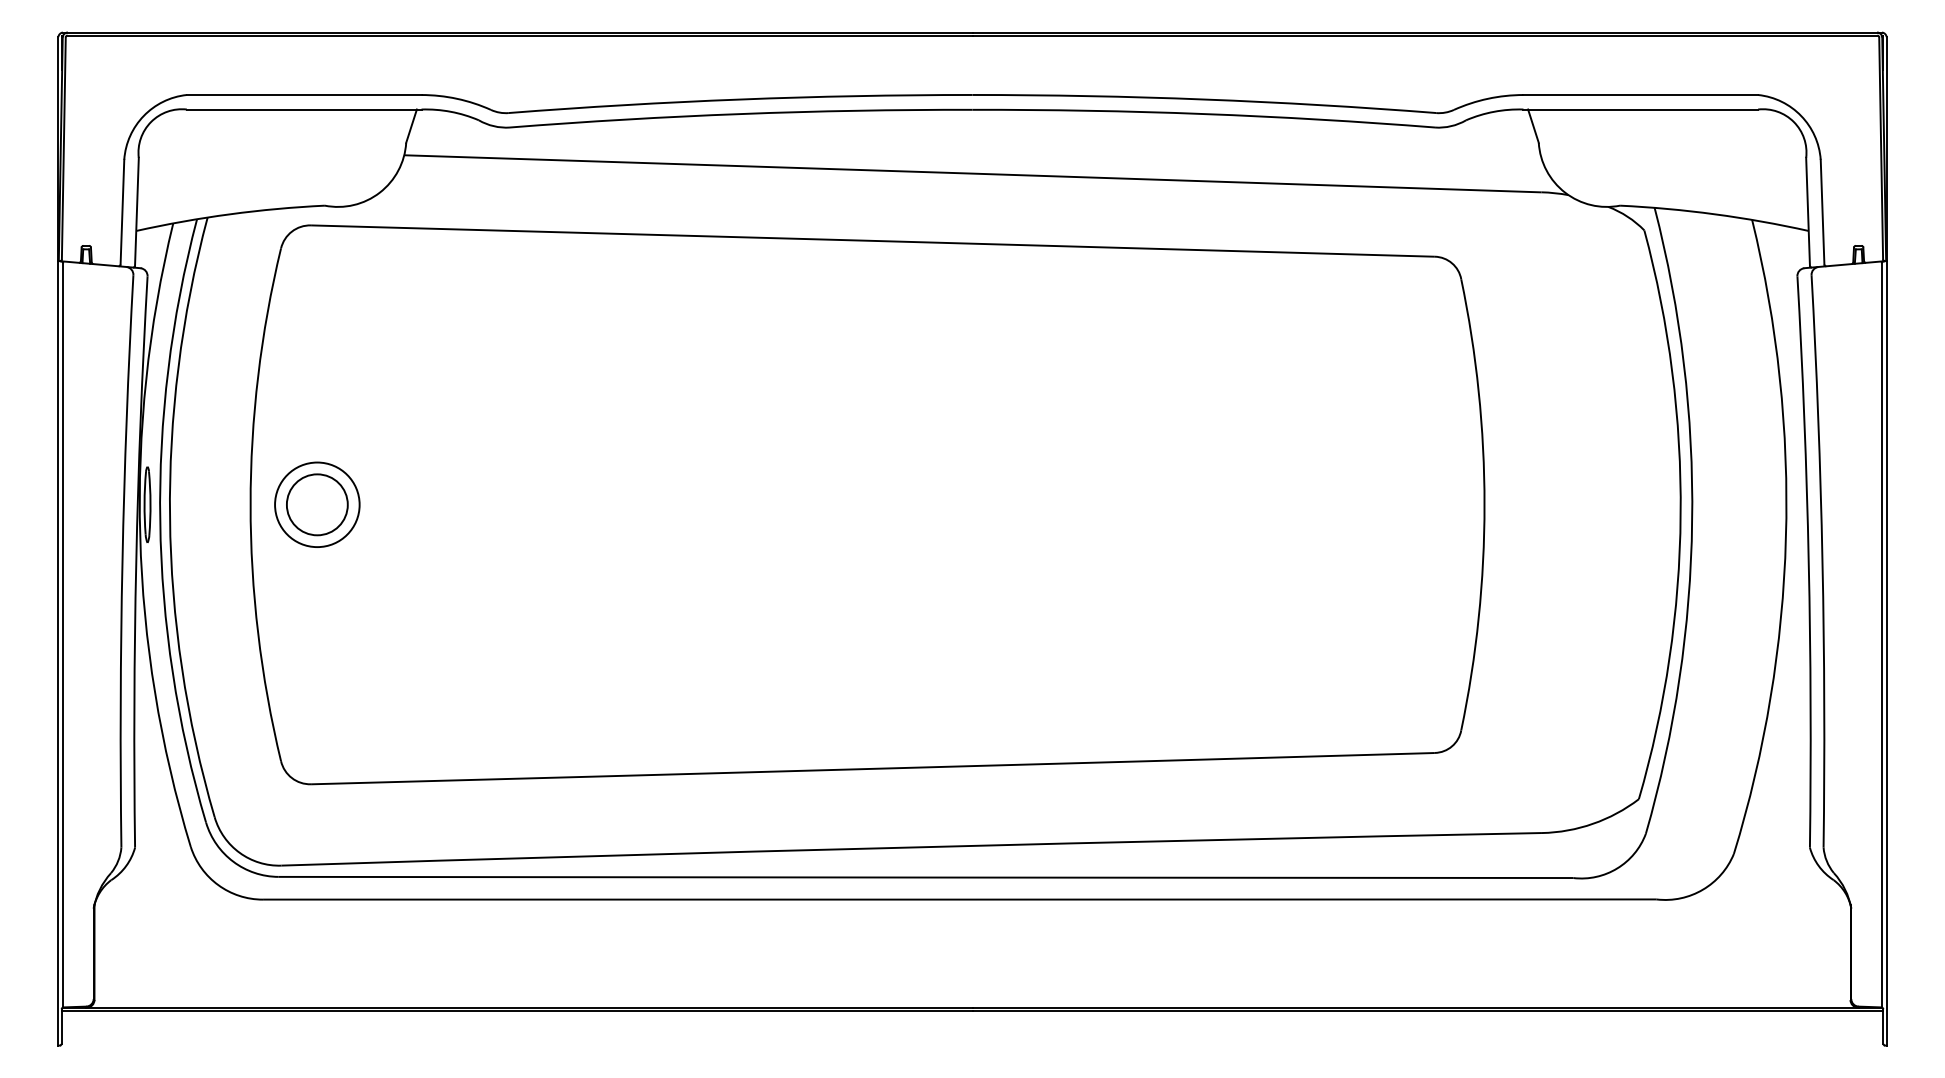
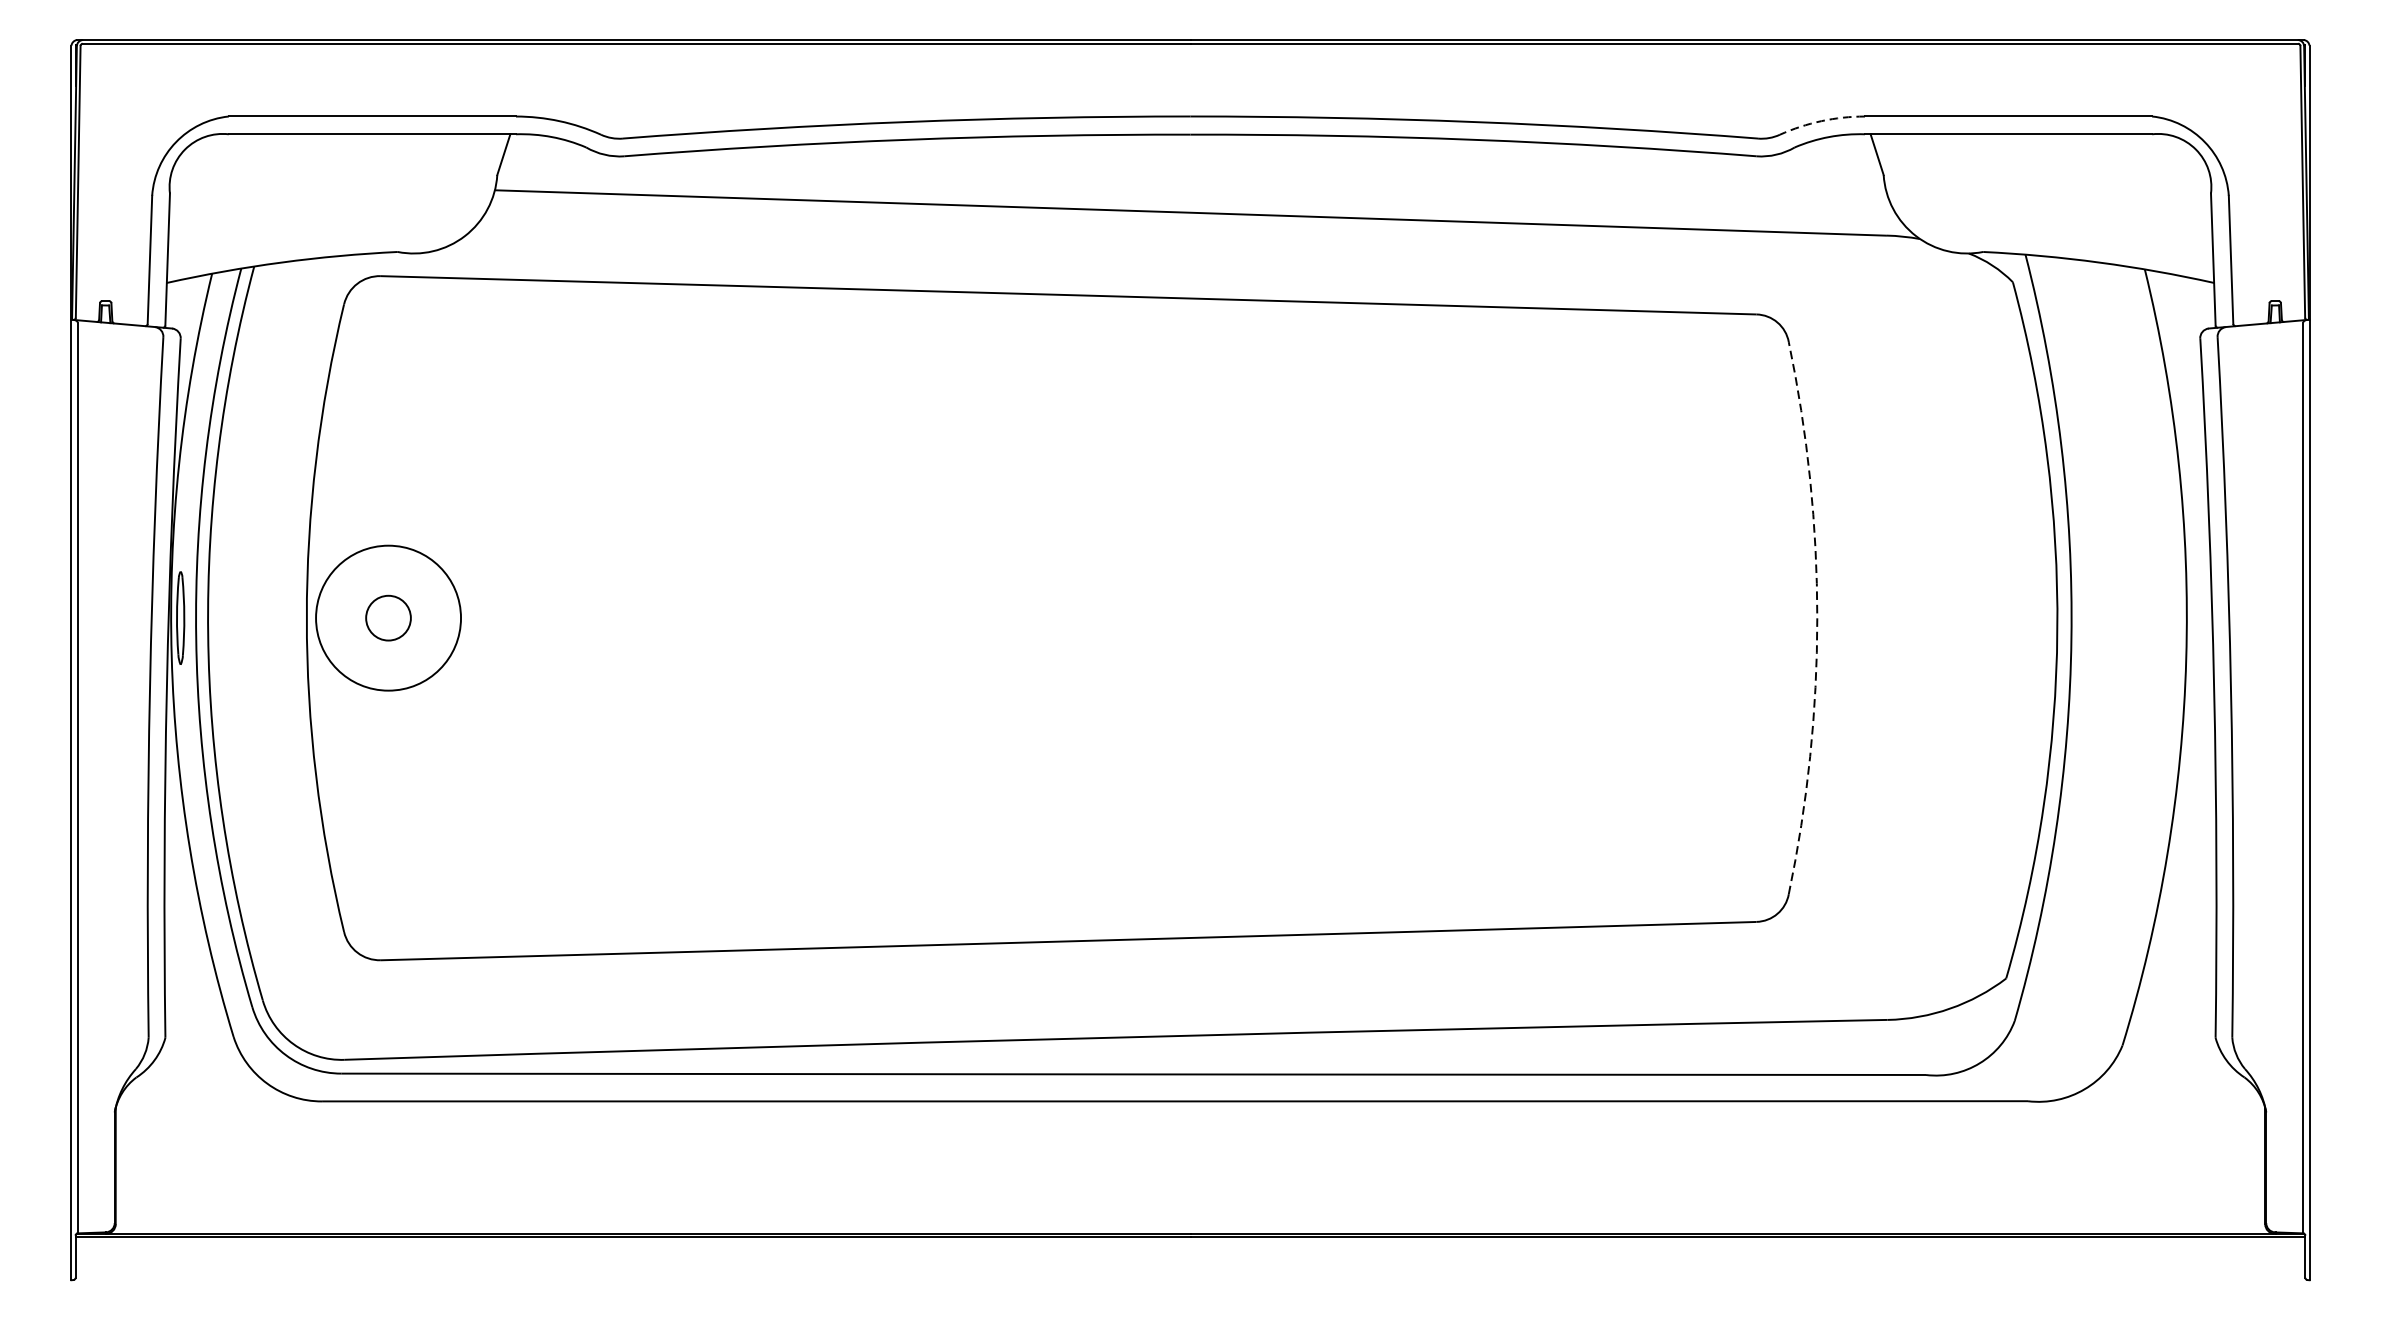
arc: (1487, 98) -> (1820, 120), solid -> dashed
circle: (316, 504) -> (387, 617), size x0.6
circle: (317, 504) -> (388, 617), size x1.4
arc: (1484, 504) -> (1817, 617), solid -> dashed

